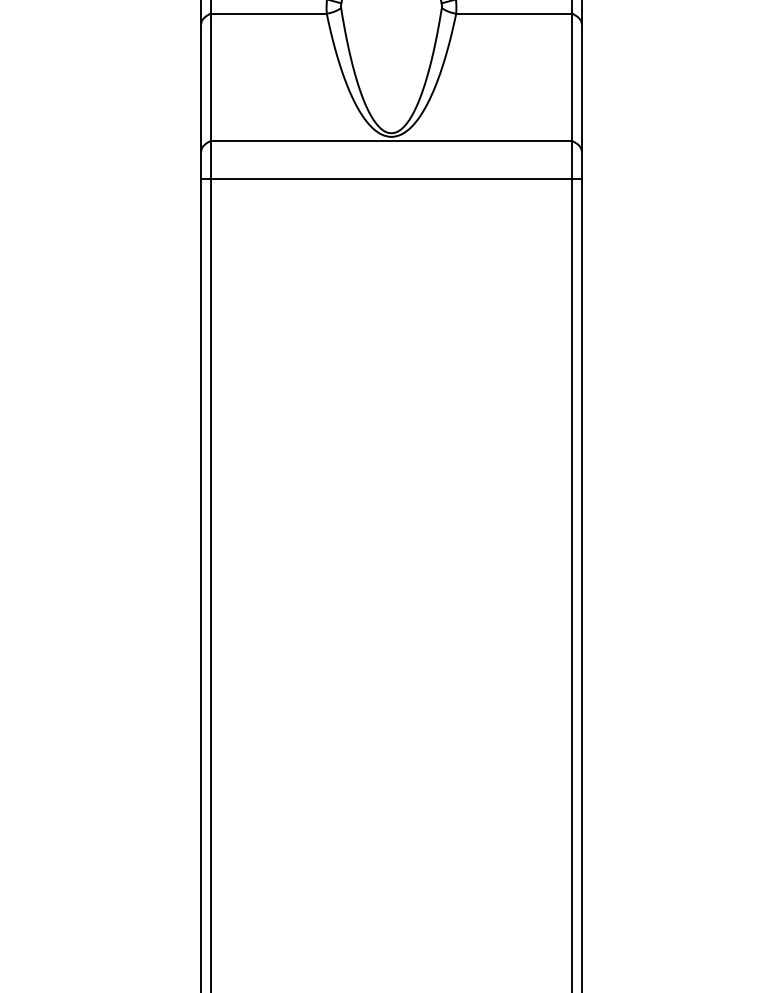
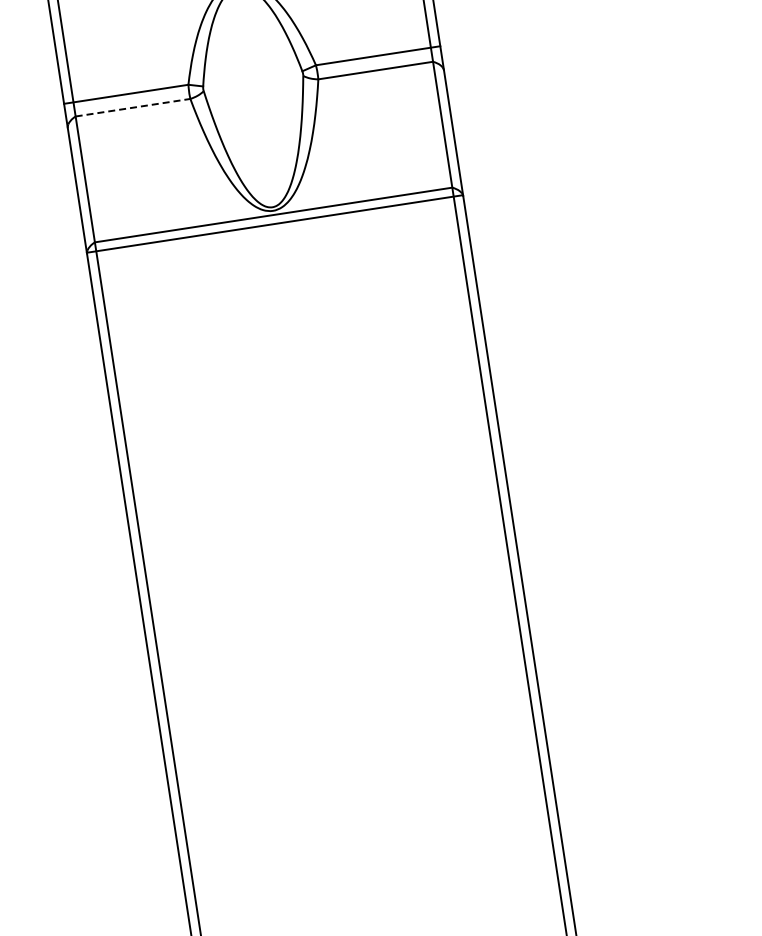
line: (269, 13) -> (133, 107), solid -> dashed
line: (391, 179) -> (275, 224), moved

